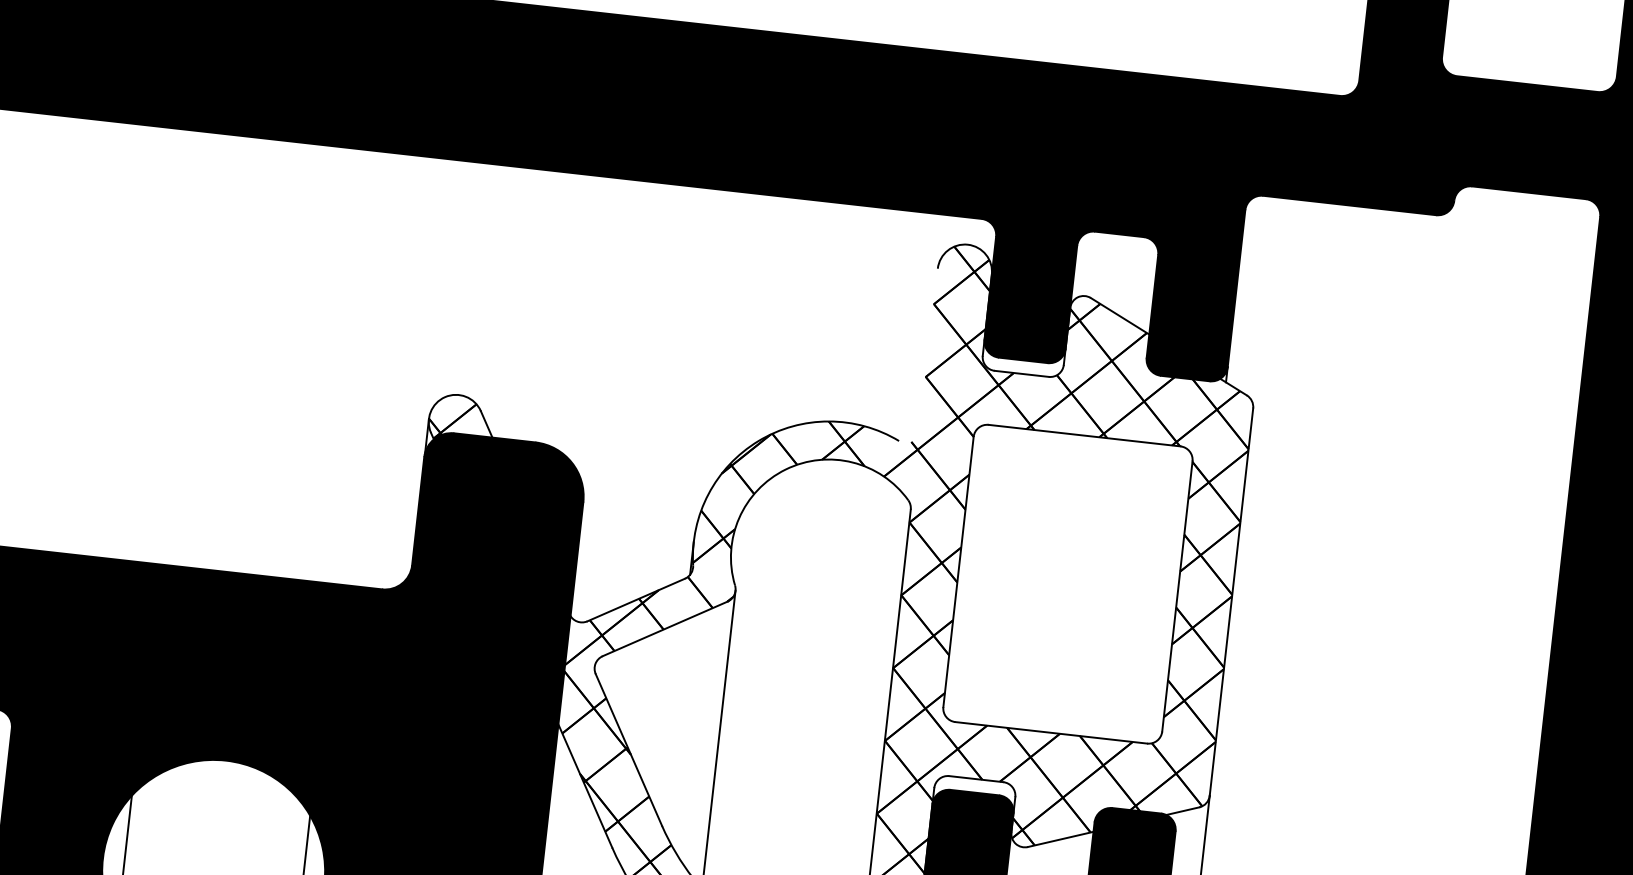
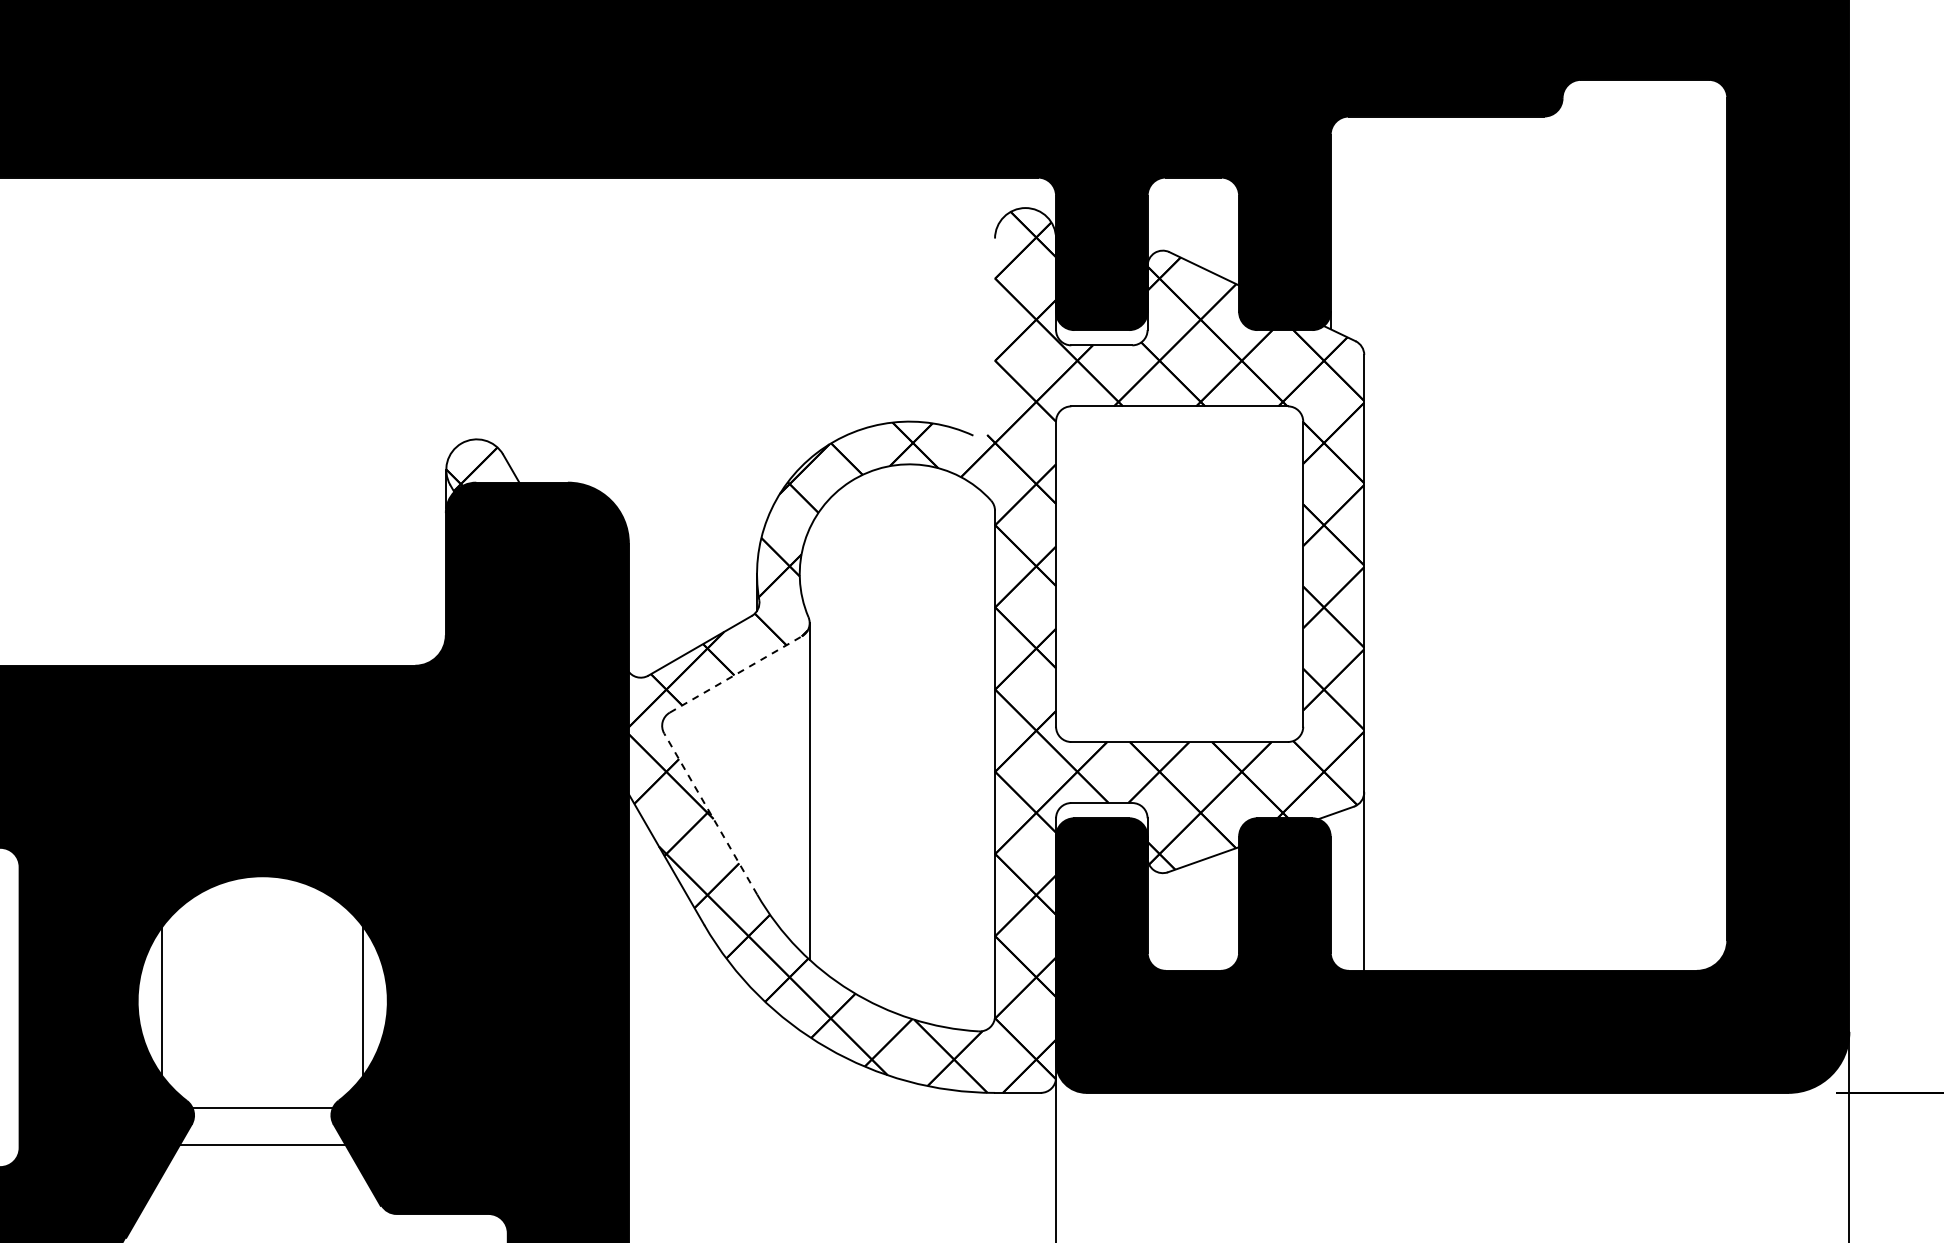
line: (665, 629) -> (736, 674), solid -> dashed
line: (628, 749) -> (710, 813), solid -> dashed

